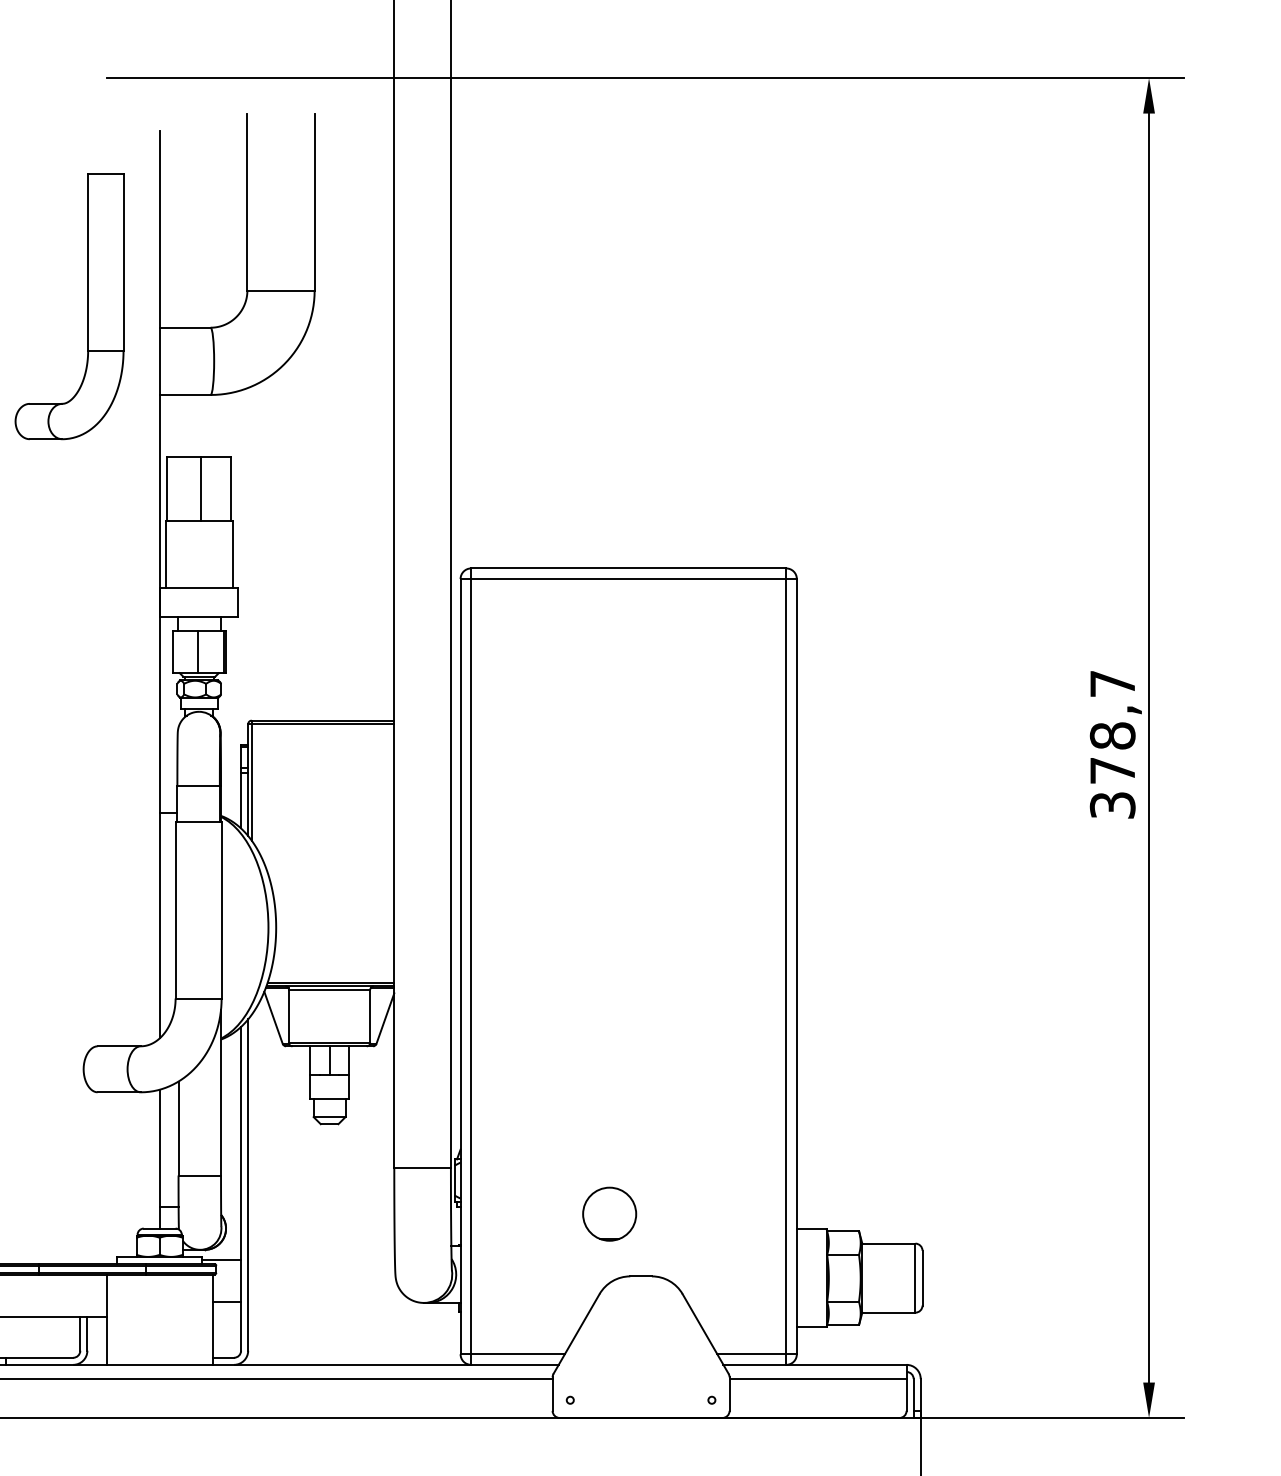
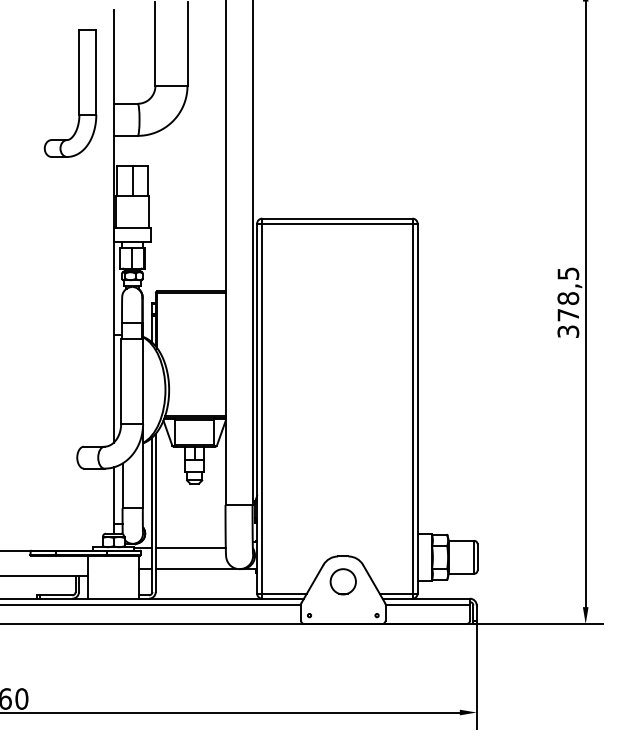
text: (1113, 683) -> (568, 273), 378,7 -> 378,5
circle: (607, 1213) -> (342, 581), moved
line: (320, 1259) -> (190, 548), added
line: (331, 1301) -> (195, 568), added

